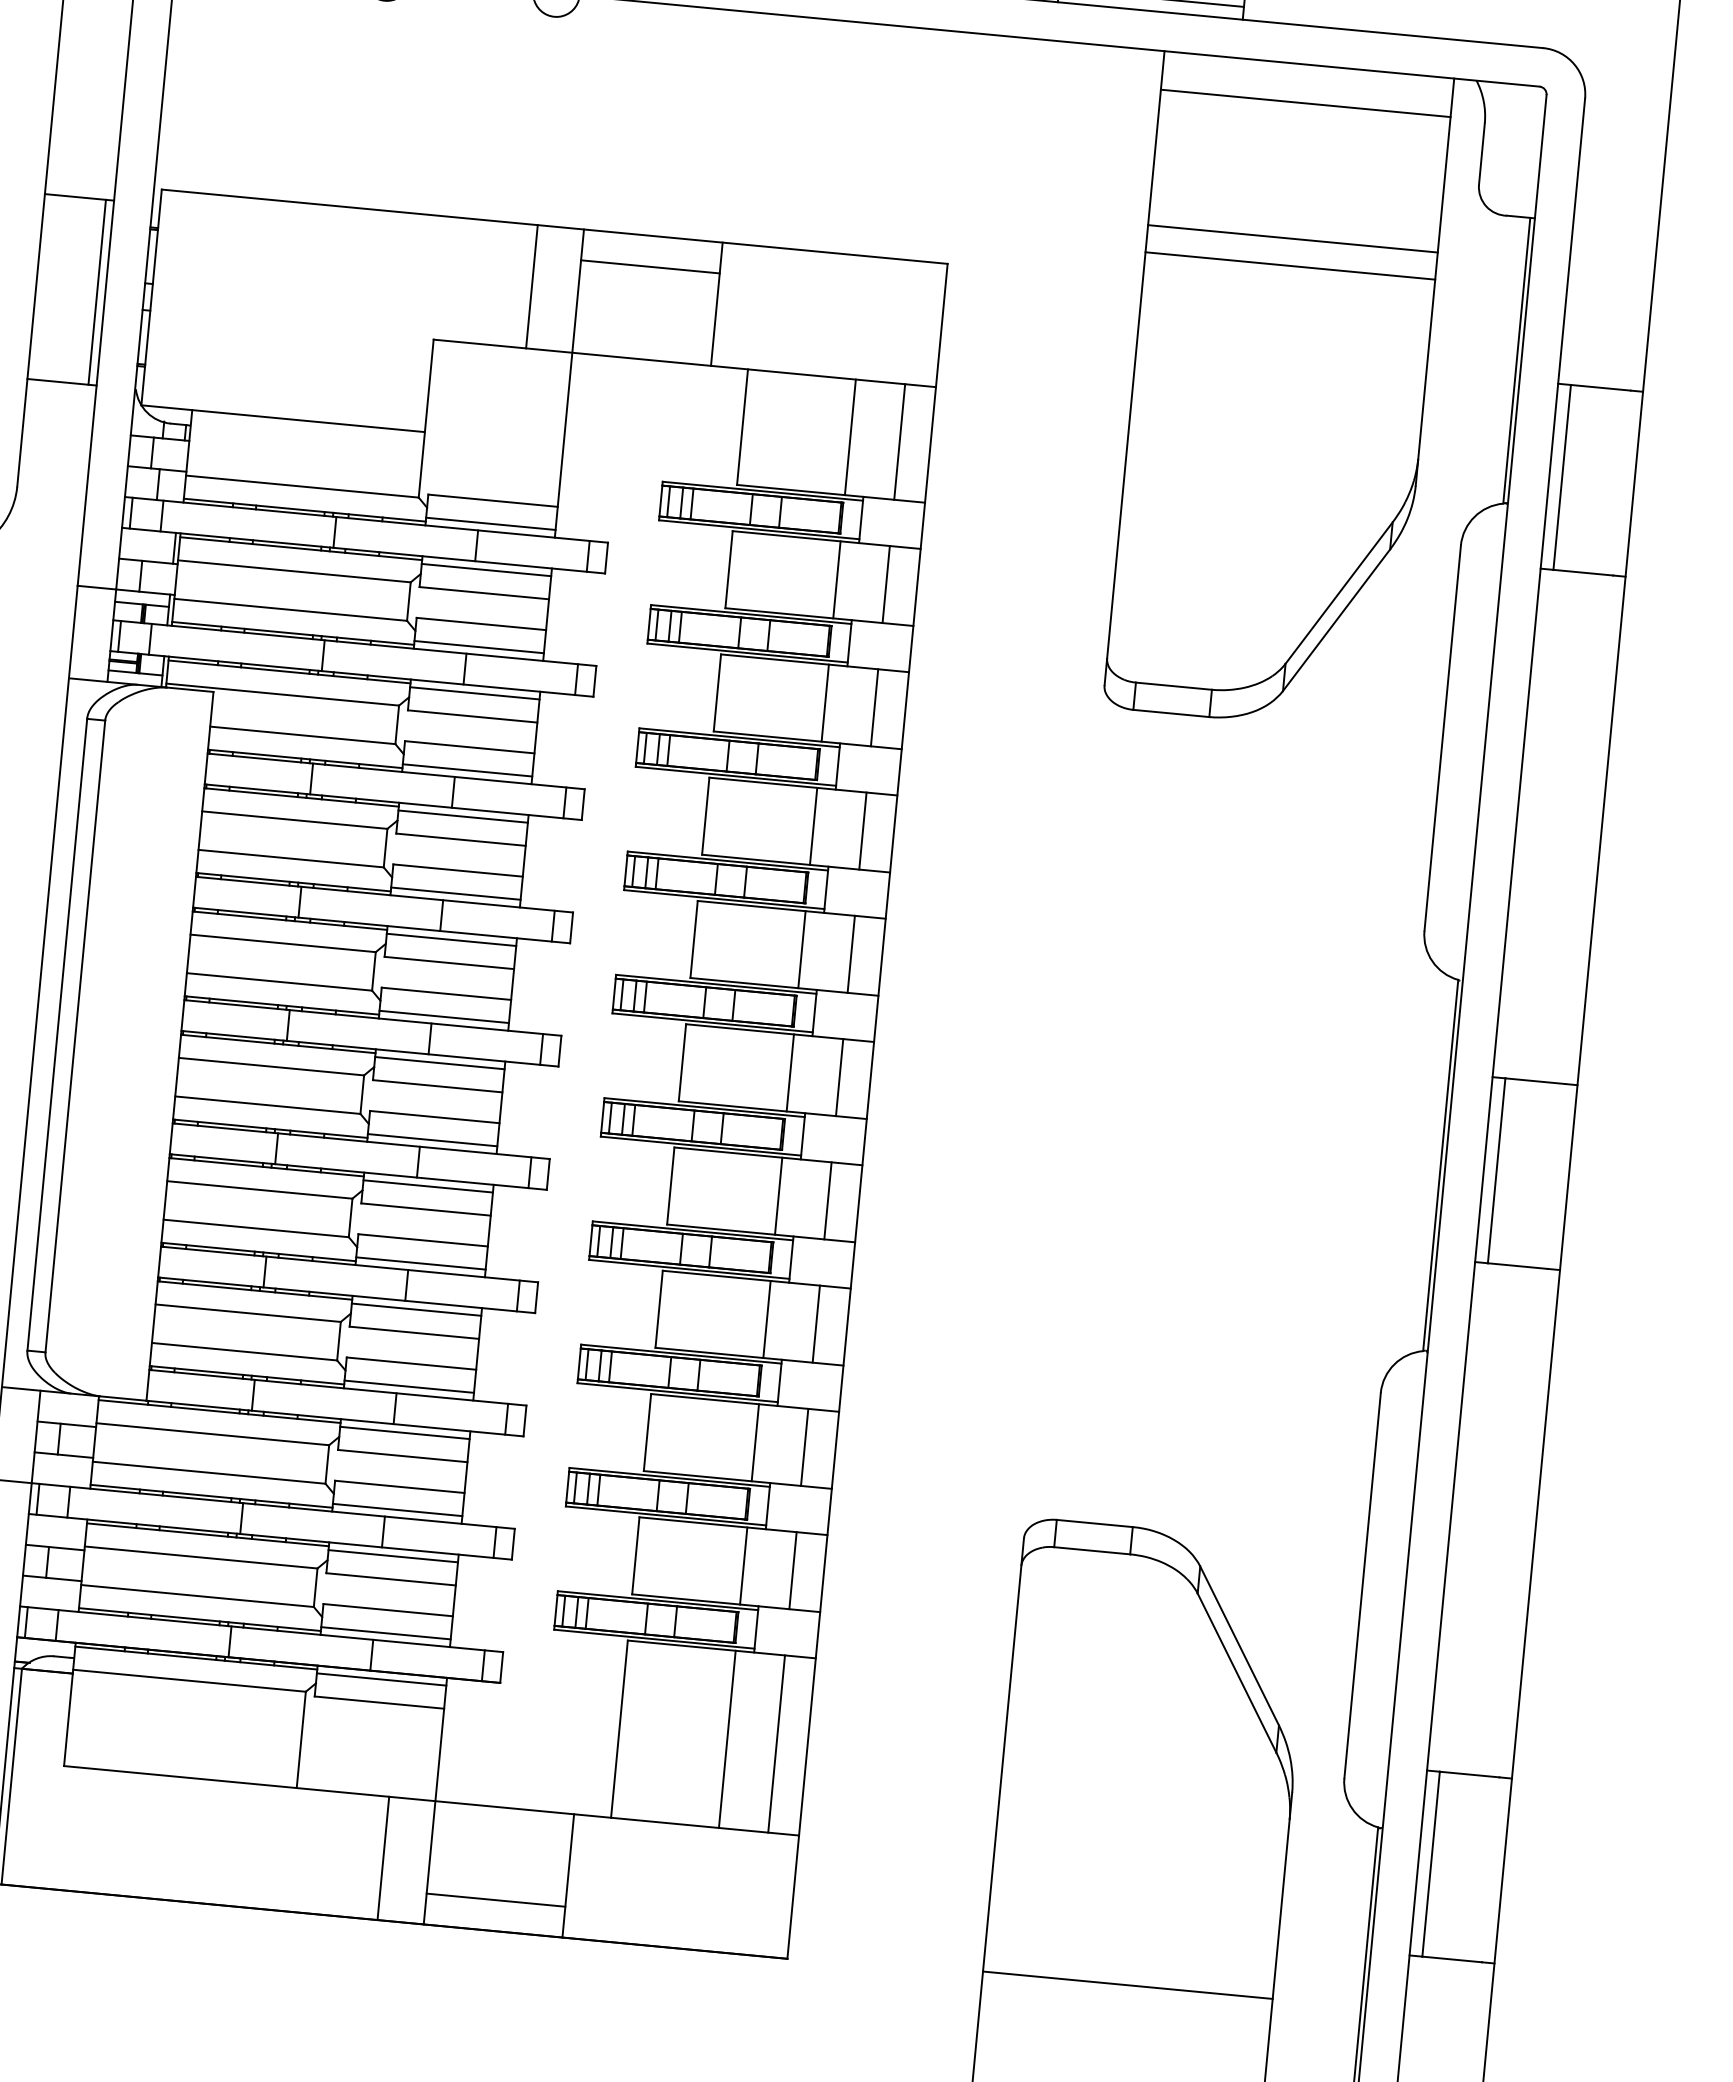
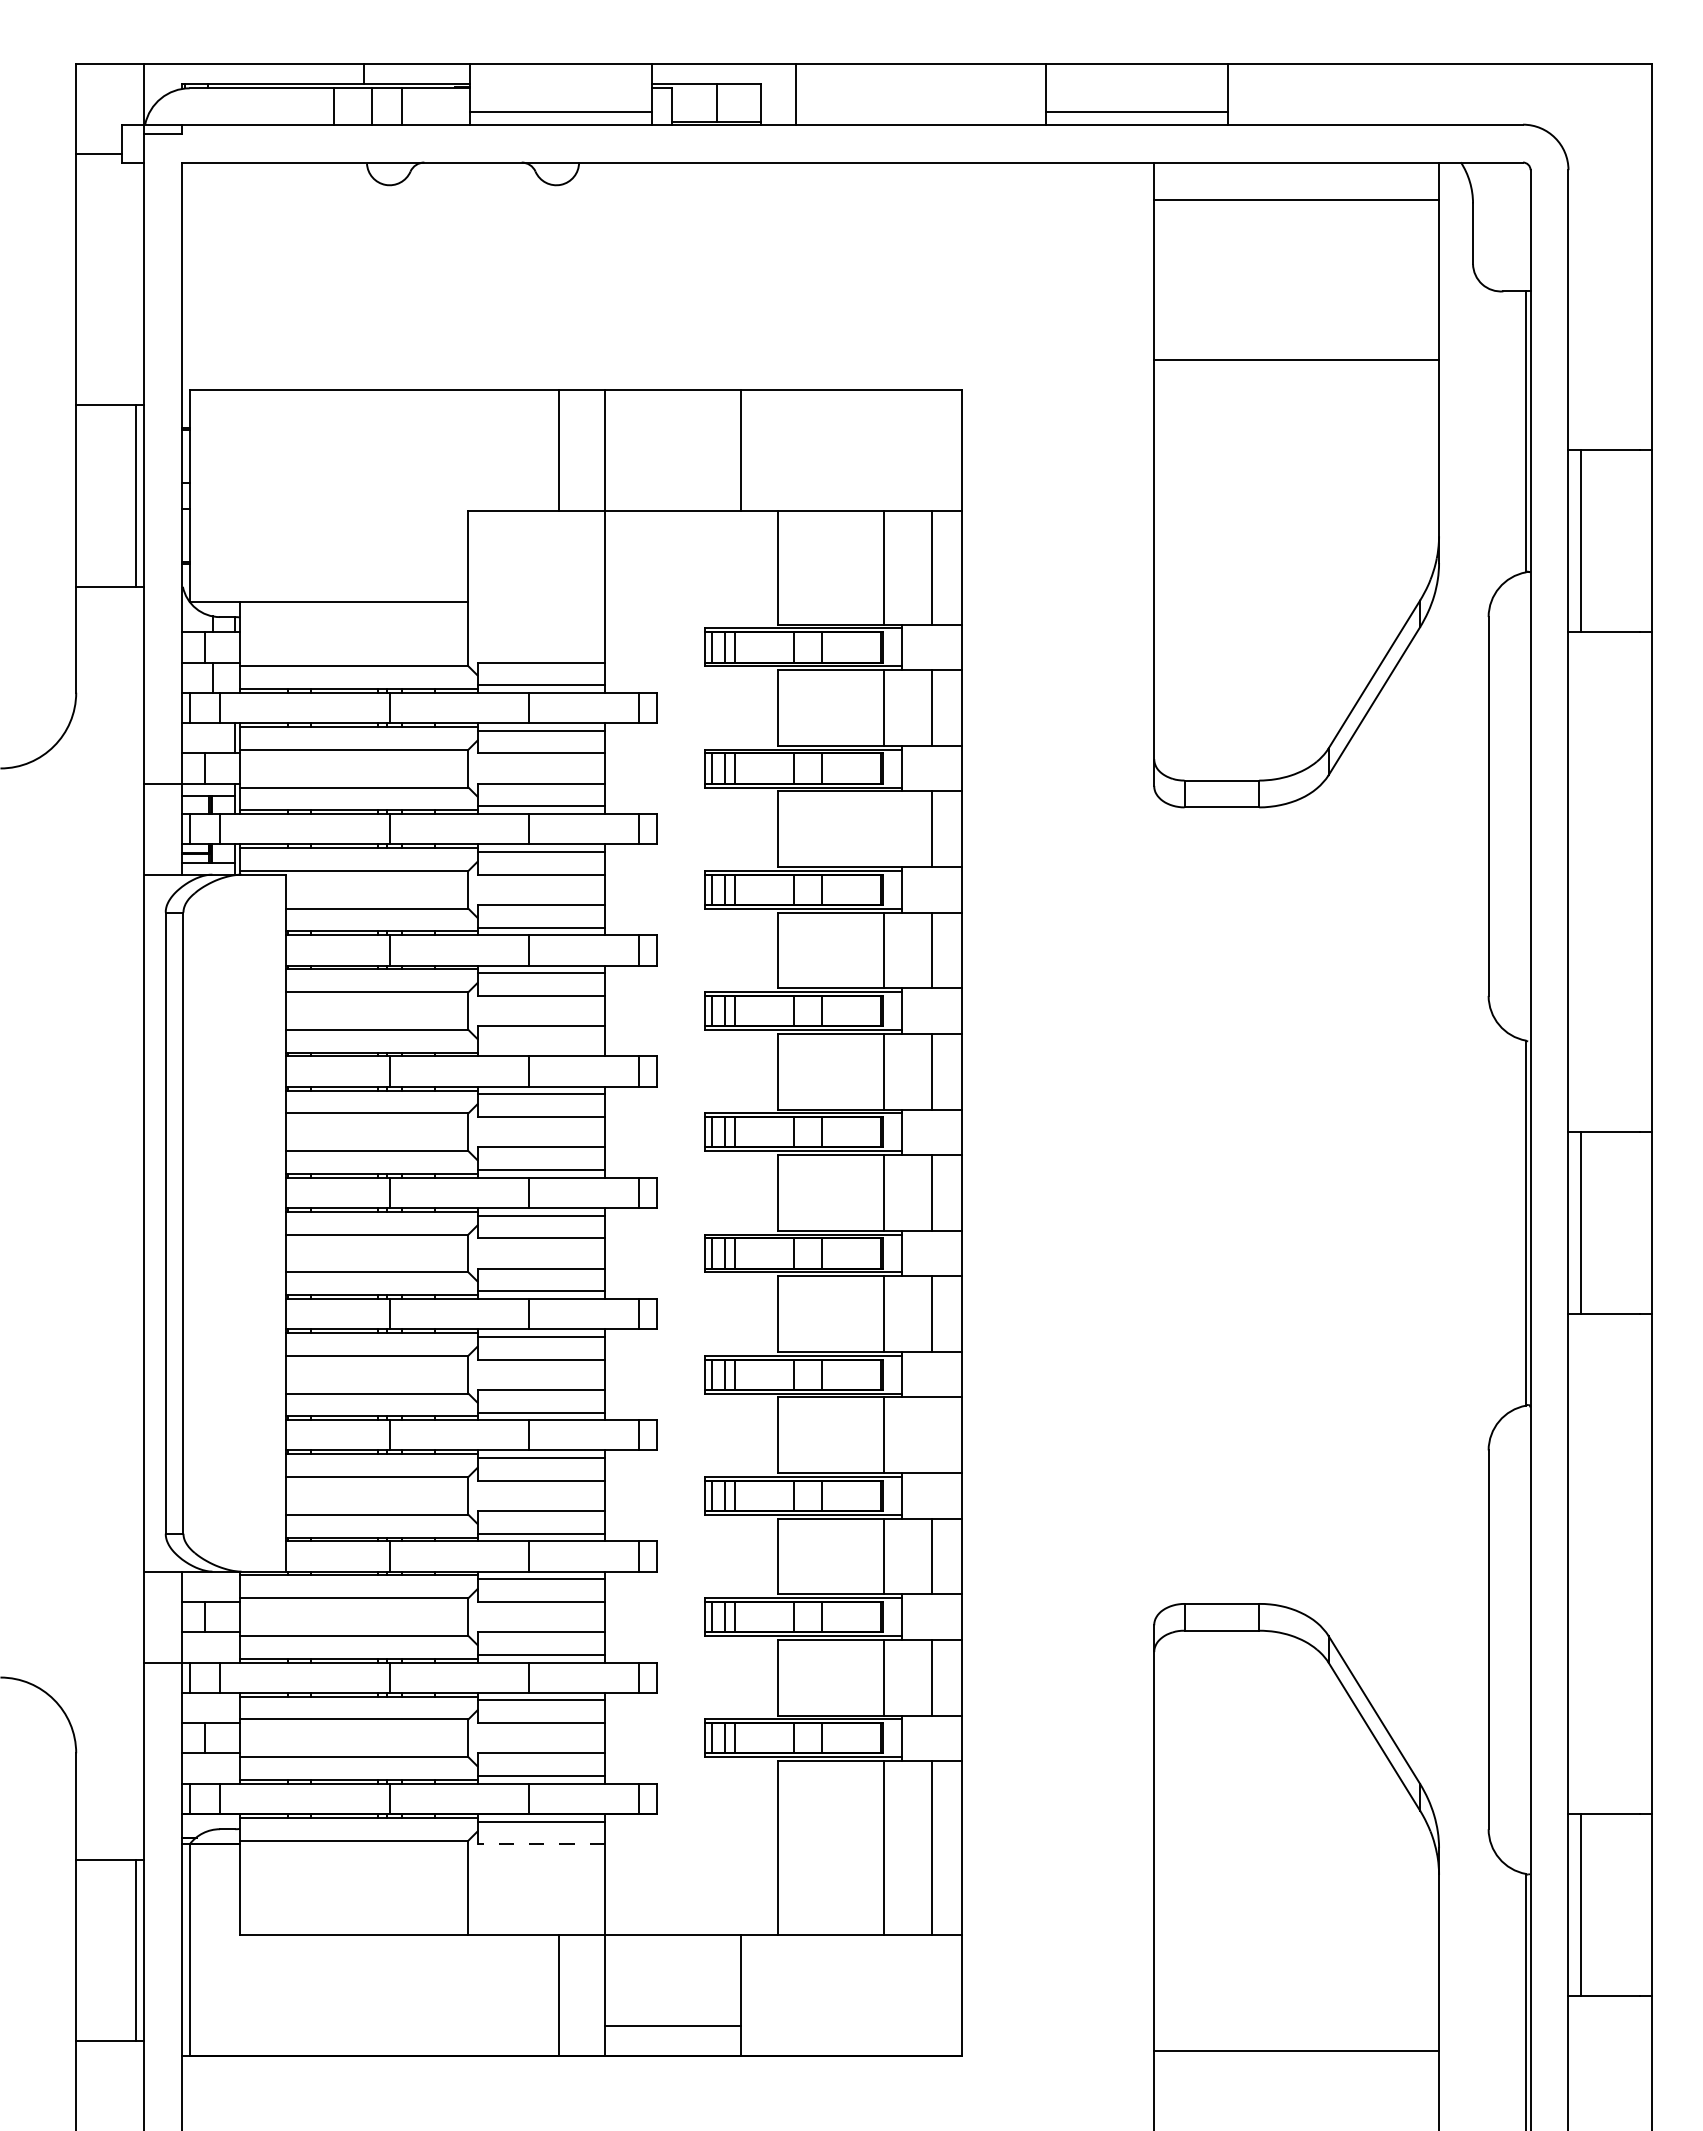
line: (1292, 238) -> (1296, 333), removed
line: (649, 267) -> (672, 420), removed
line: (825, 703) -> (883, 829), removed
line: (455, 893) -> (540, 1048), removed
line: (816, 1324) -> (932, 1435), removed
line: (379, 1702) -> (541, 1844), solid -> dashed

